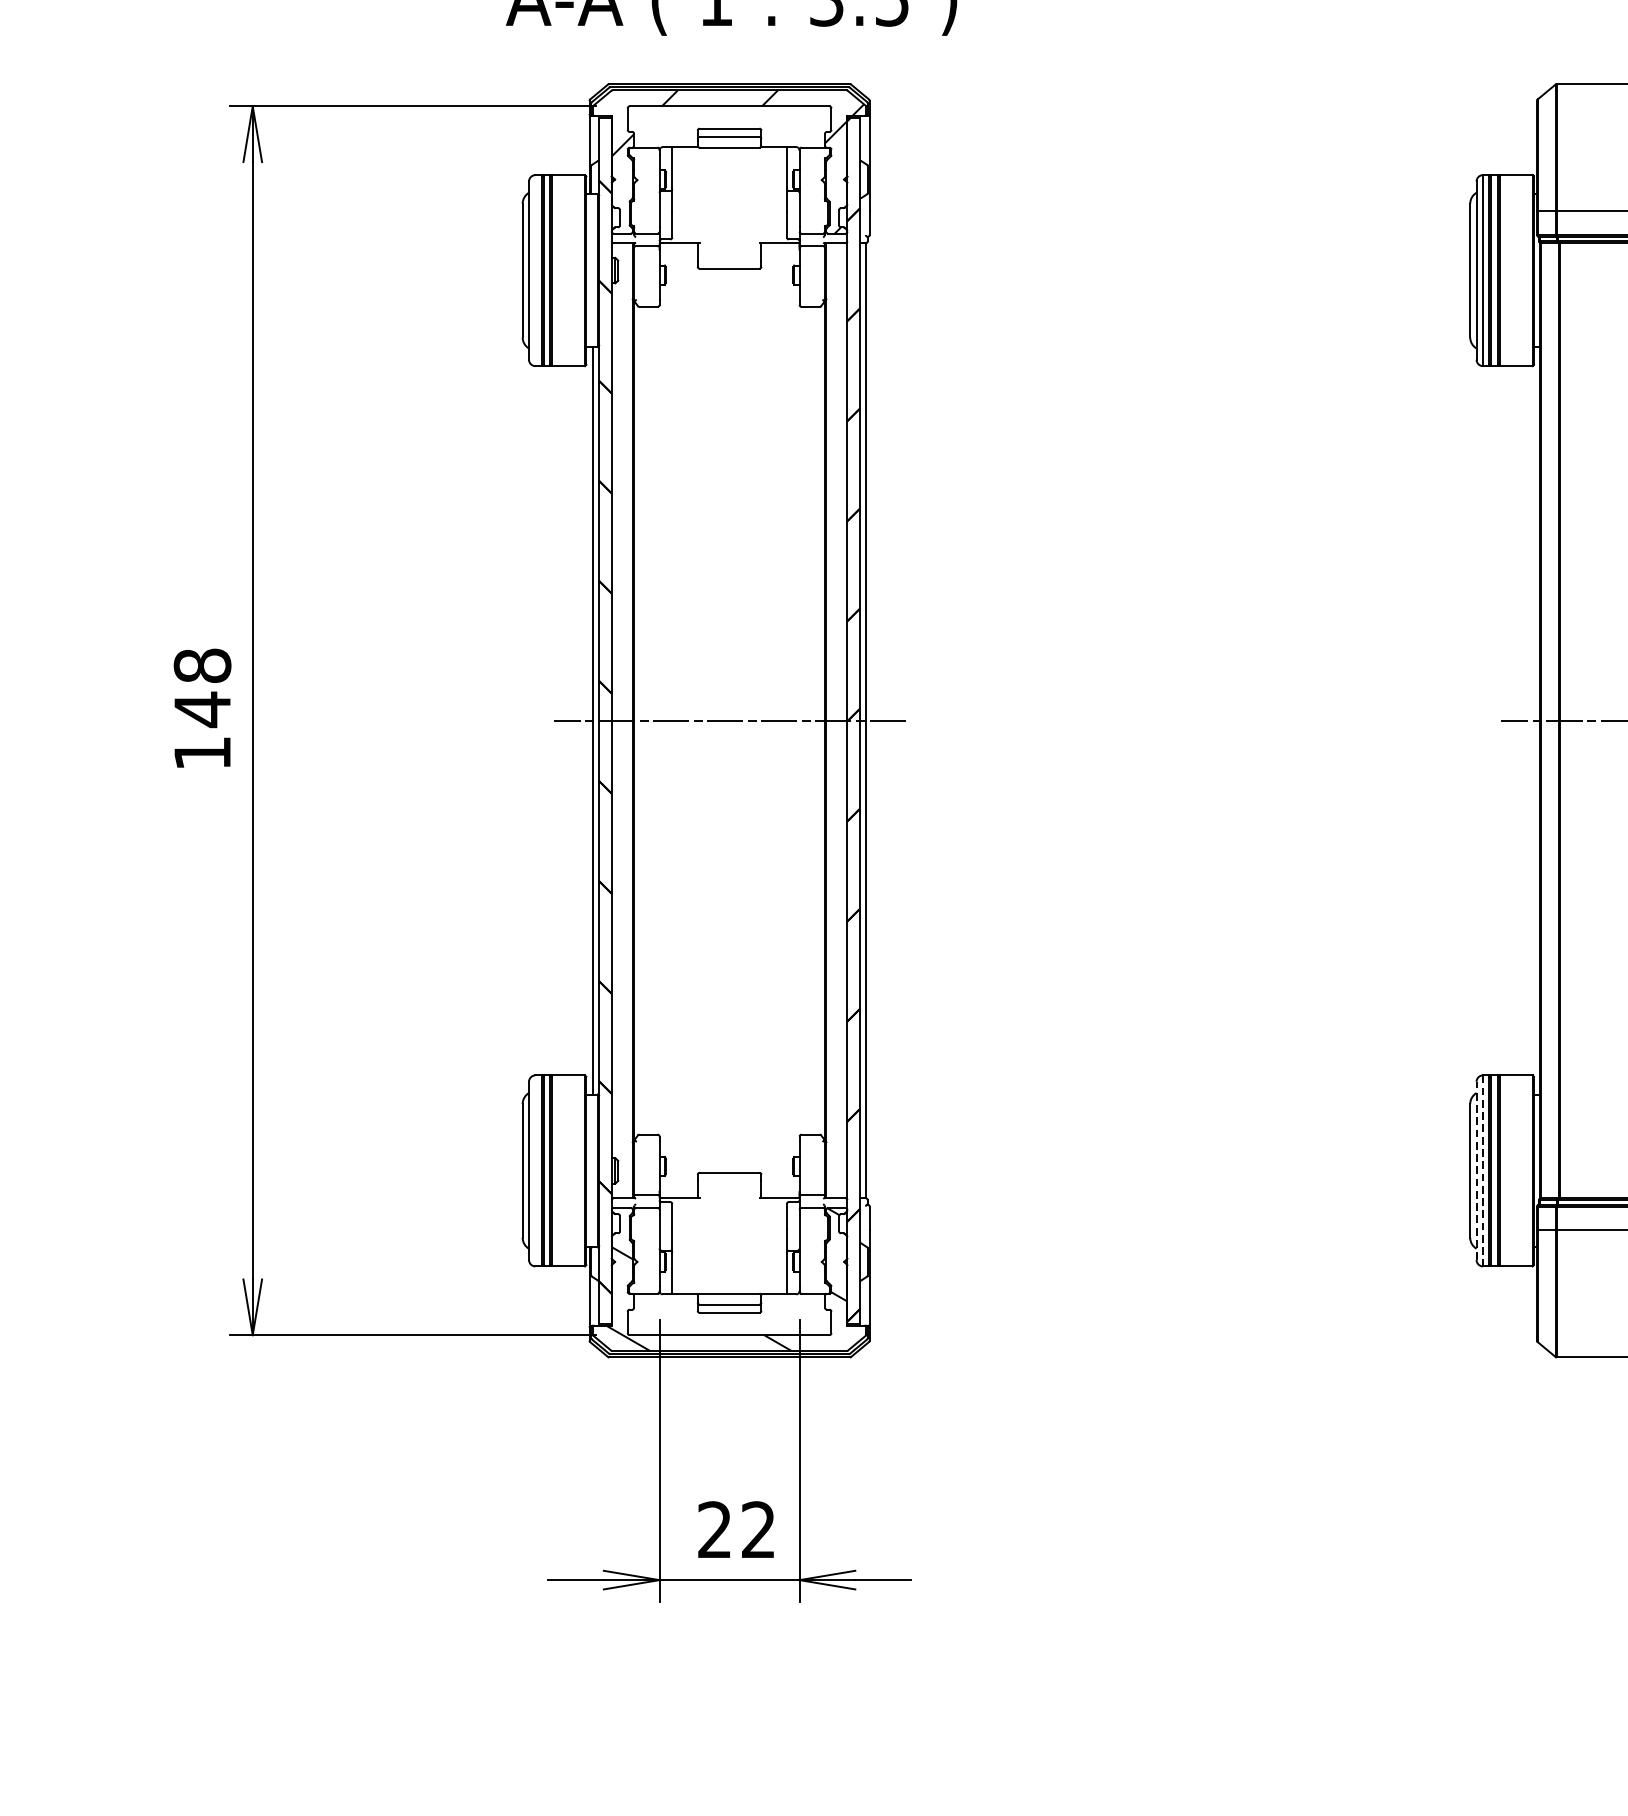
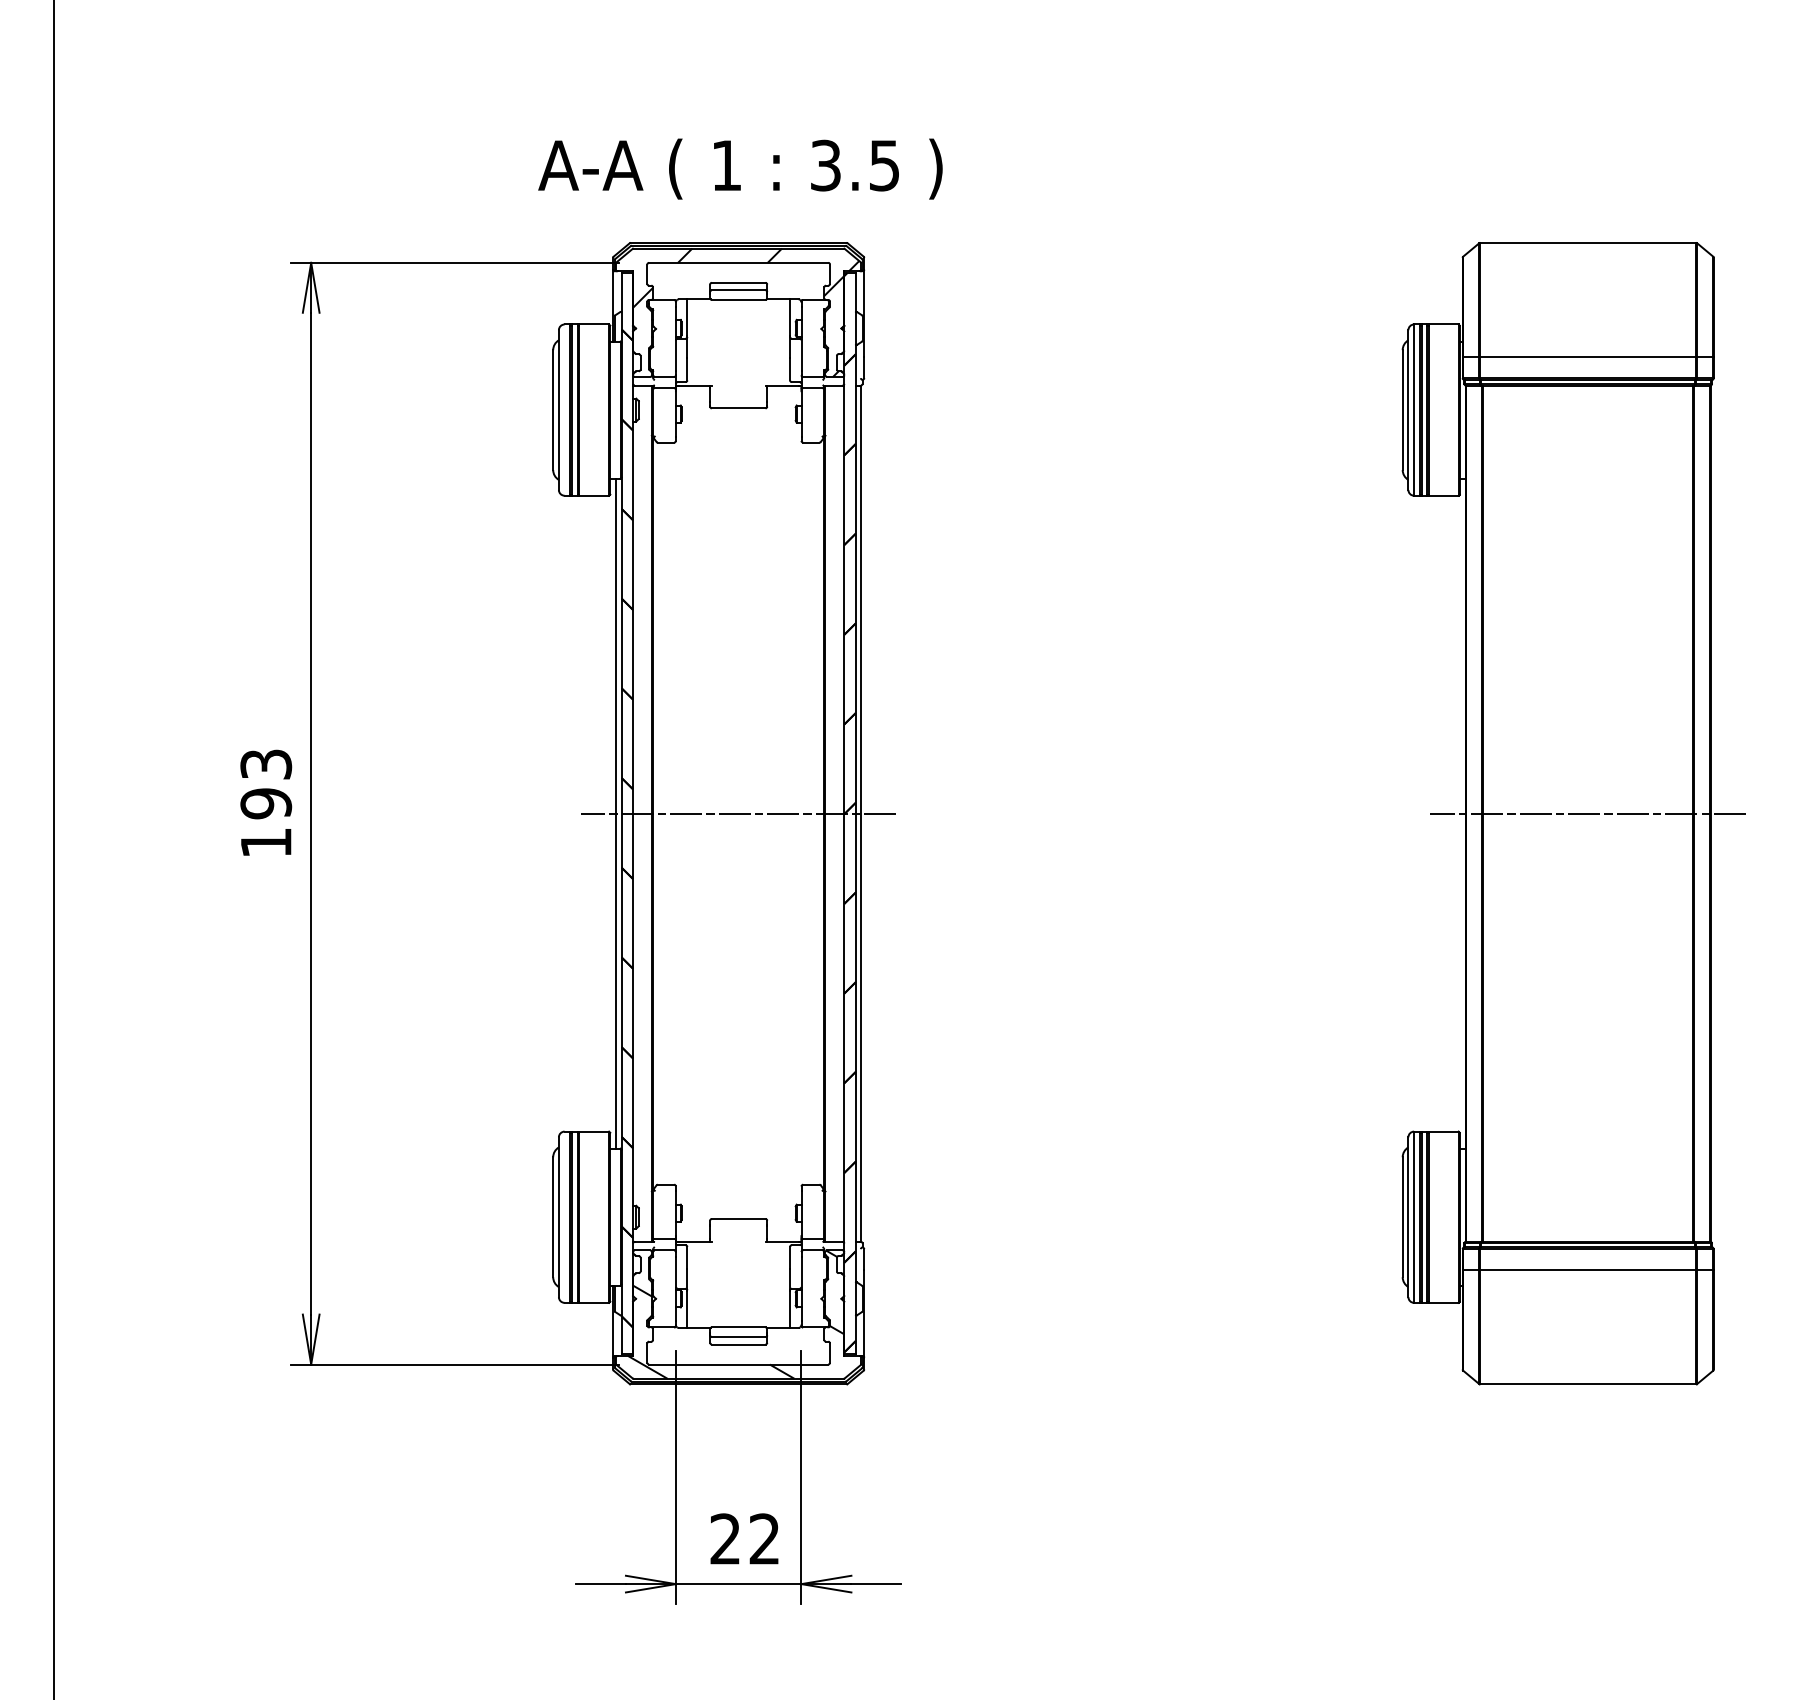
text: (202, 688) -> (266, 784), 148 -> 193
line: (1476, 1171) -> (1408, 1217), dashed -> solid
line: (1483, 1171) -> (1414, 1217), dashed -> solid

